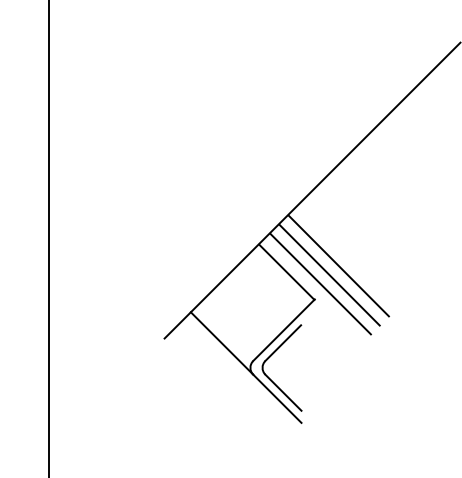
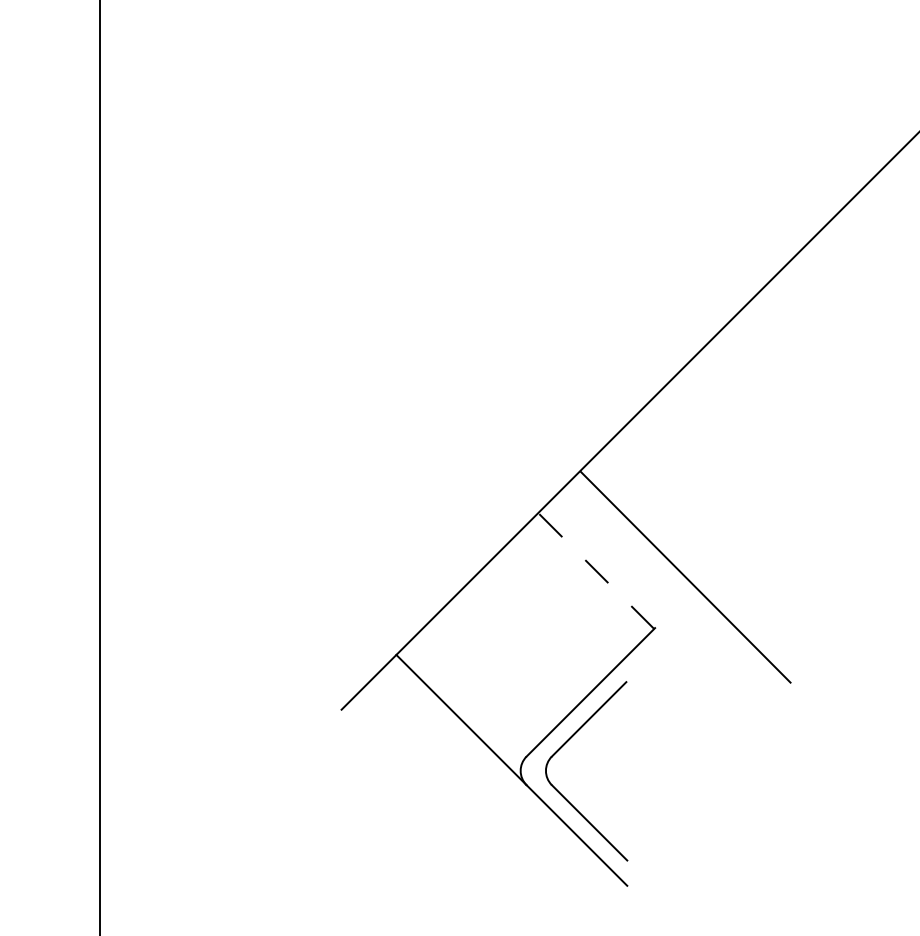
line: (338, 265) -> (704, 557), removed
line: (286, 271) -> (595, 569), solid -> dashed
line: (320, 283) -> (666, 594), removed

